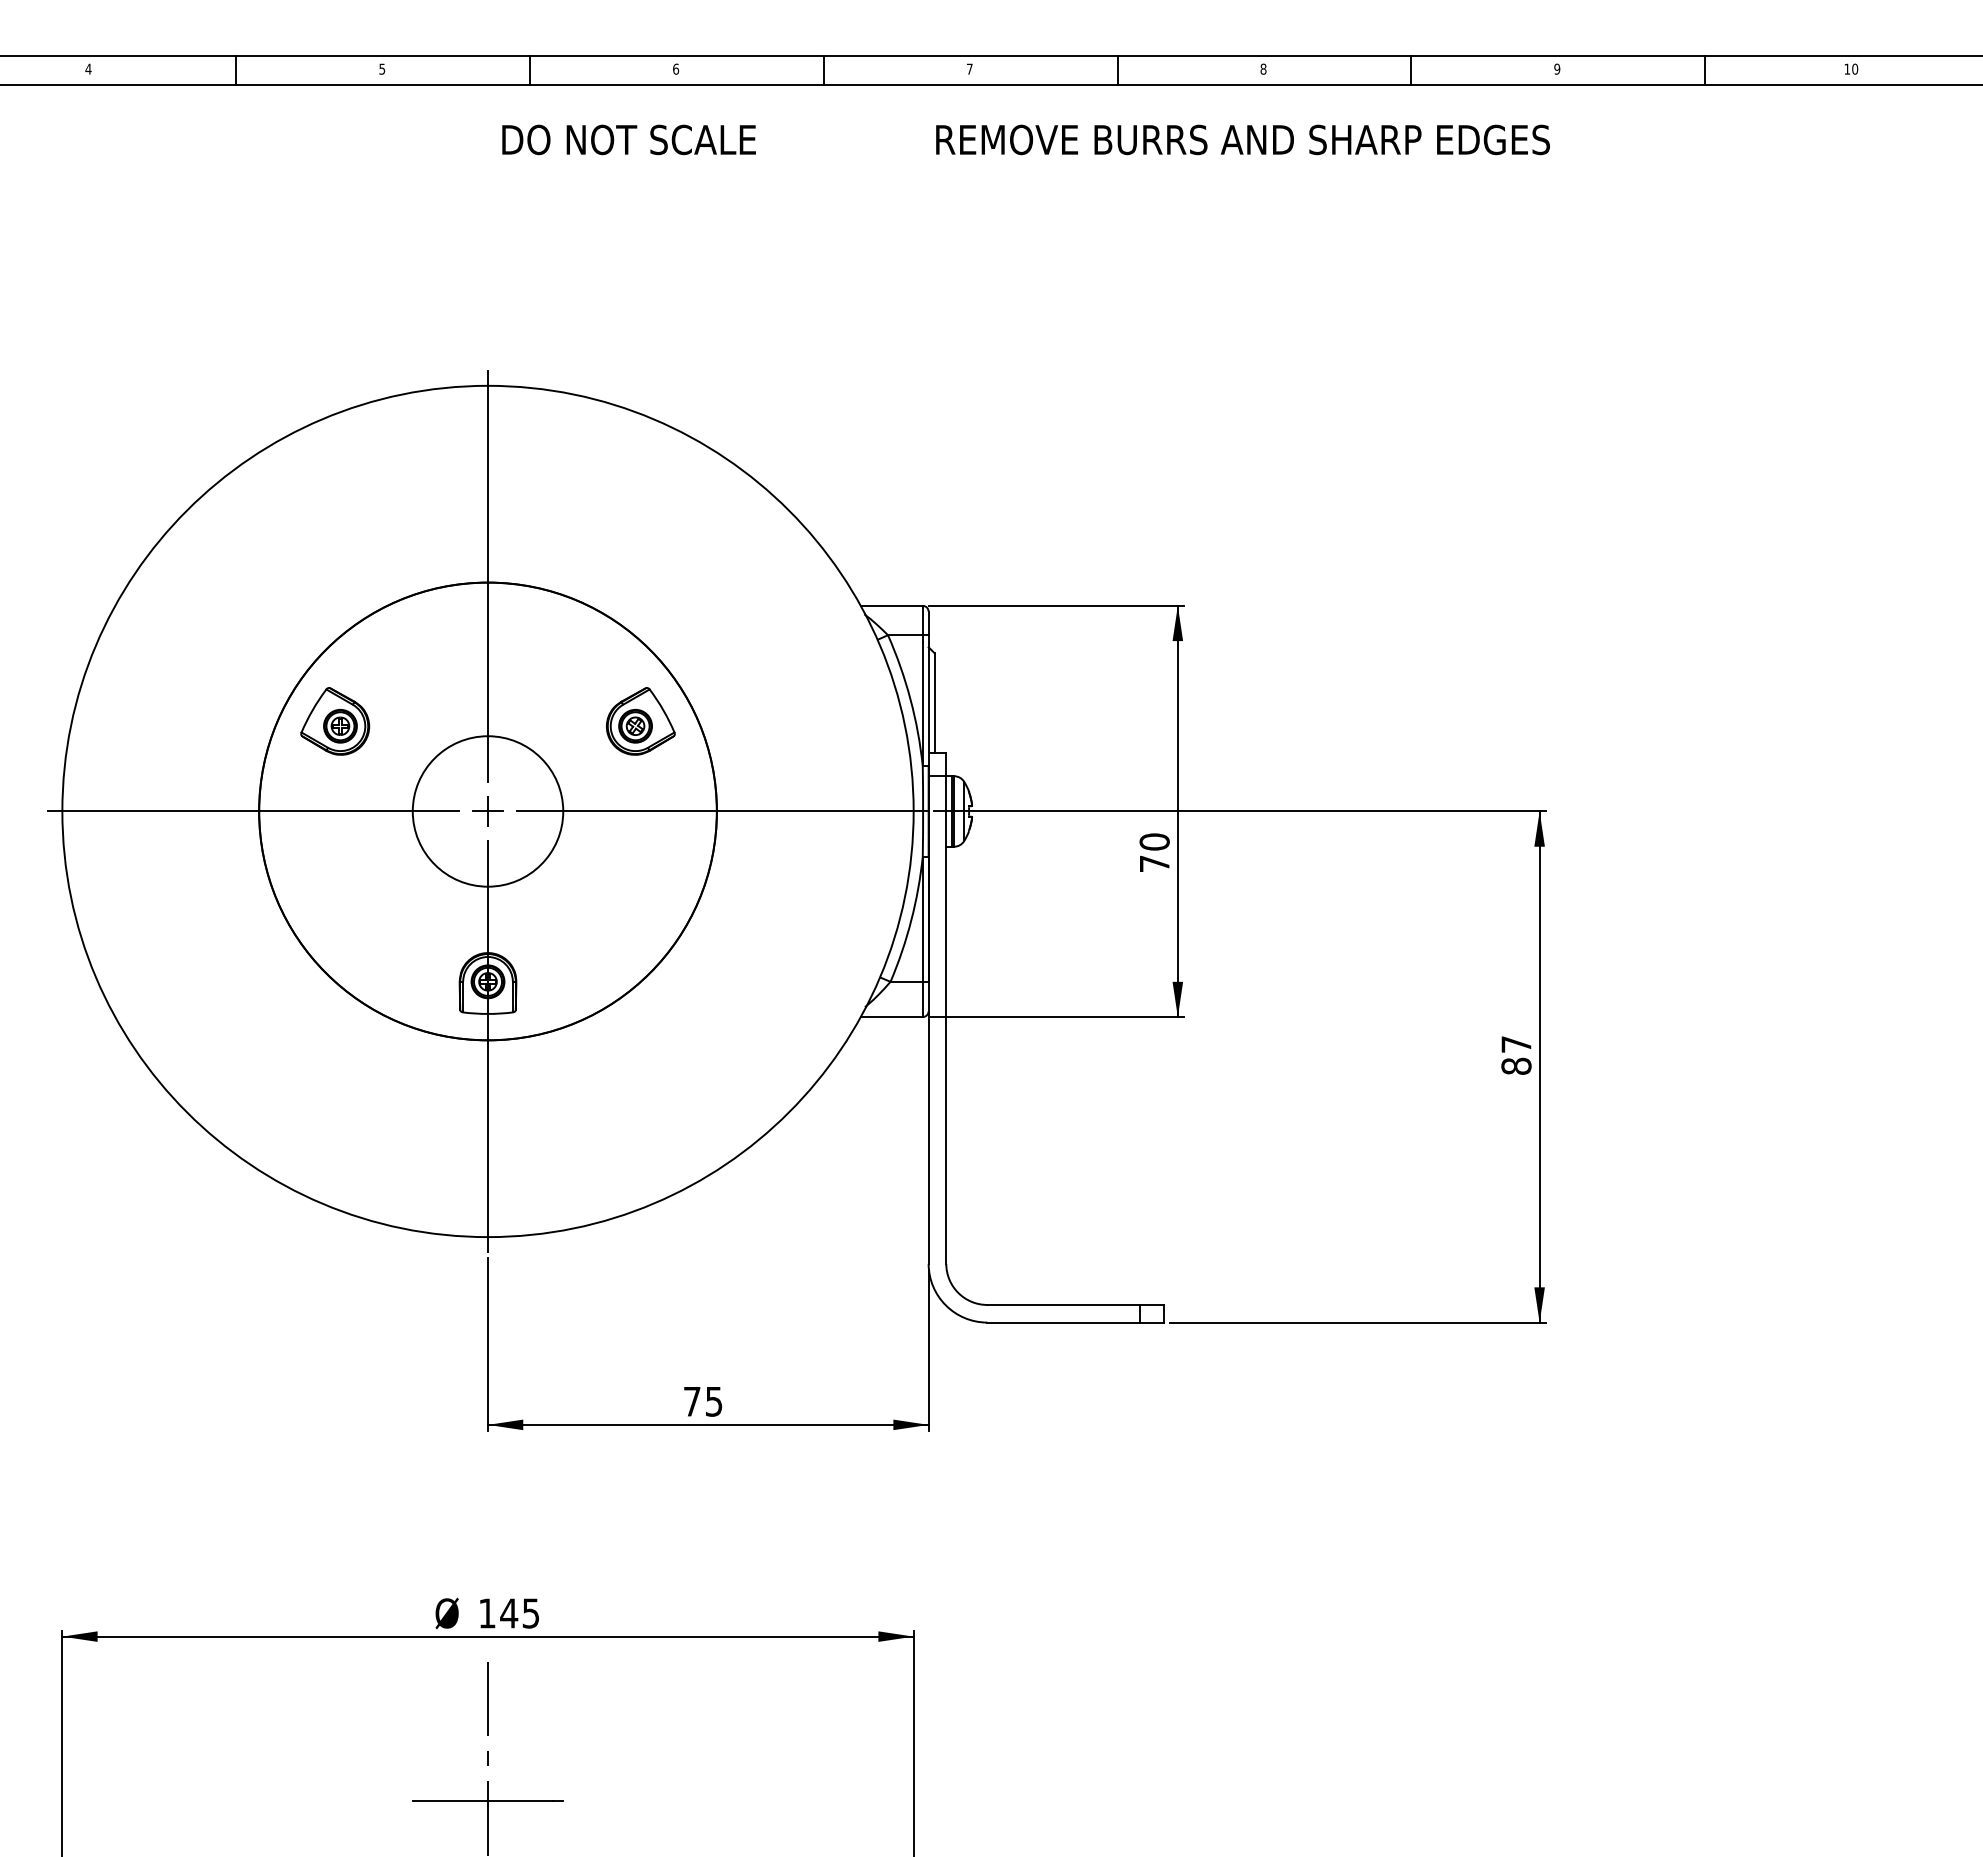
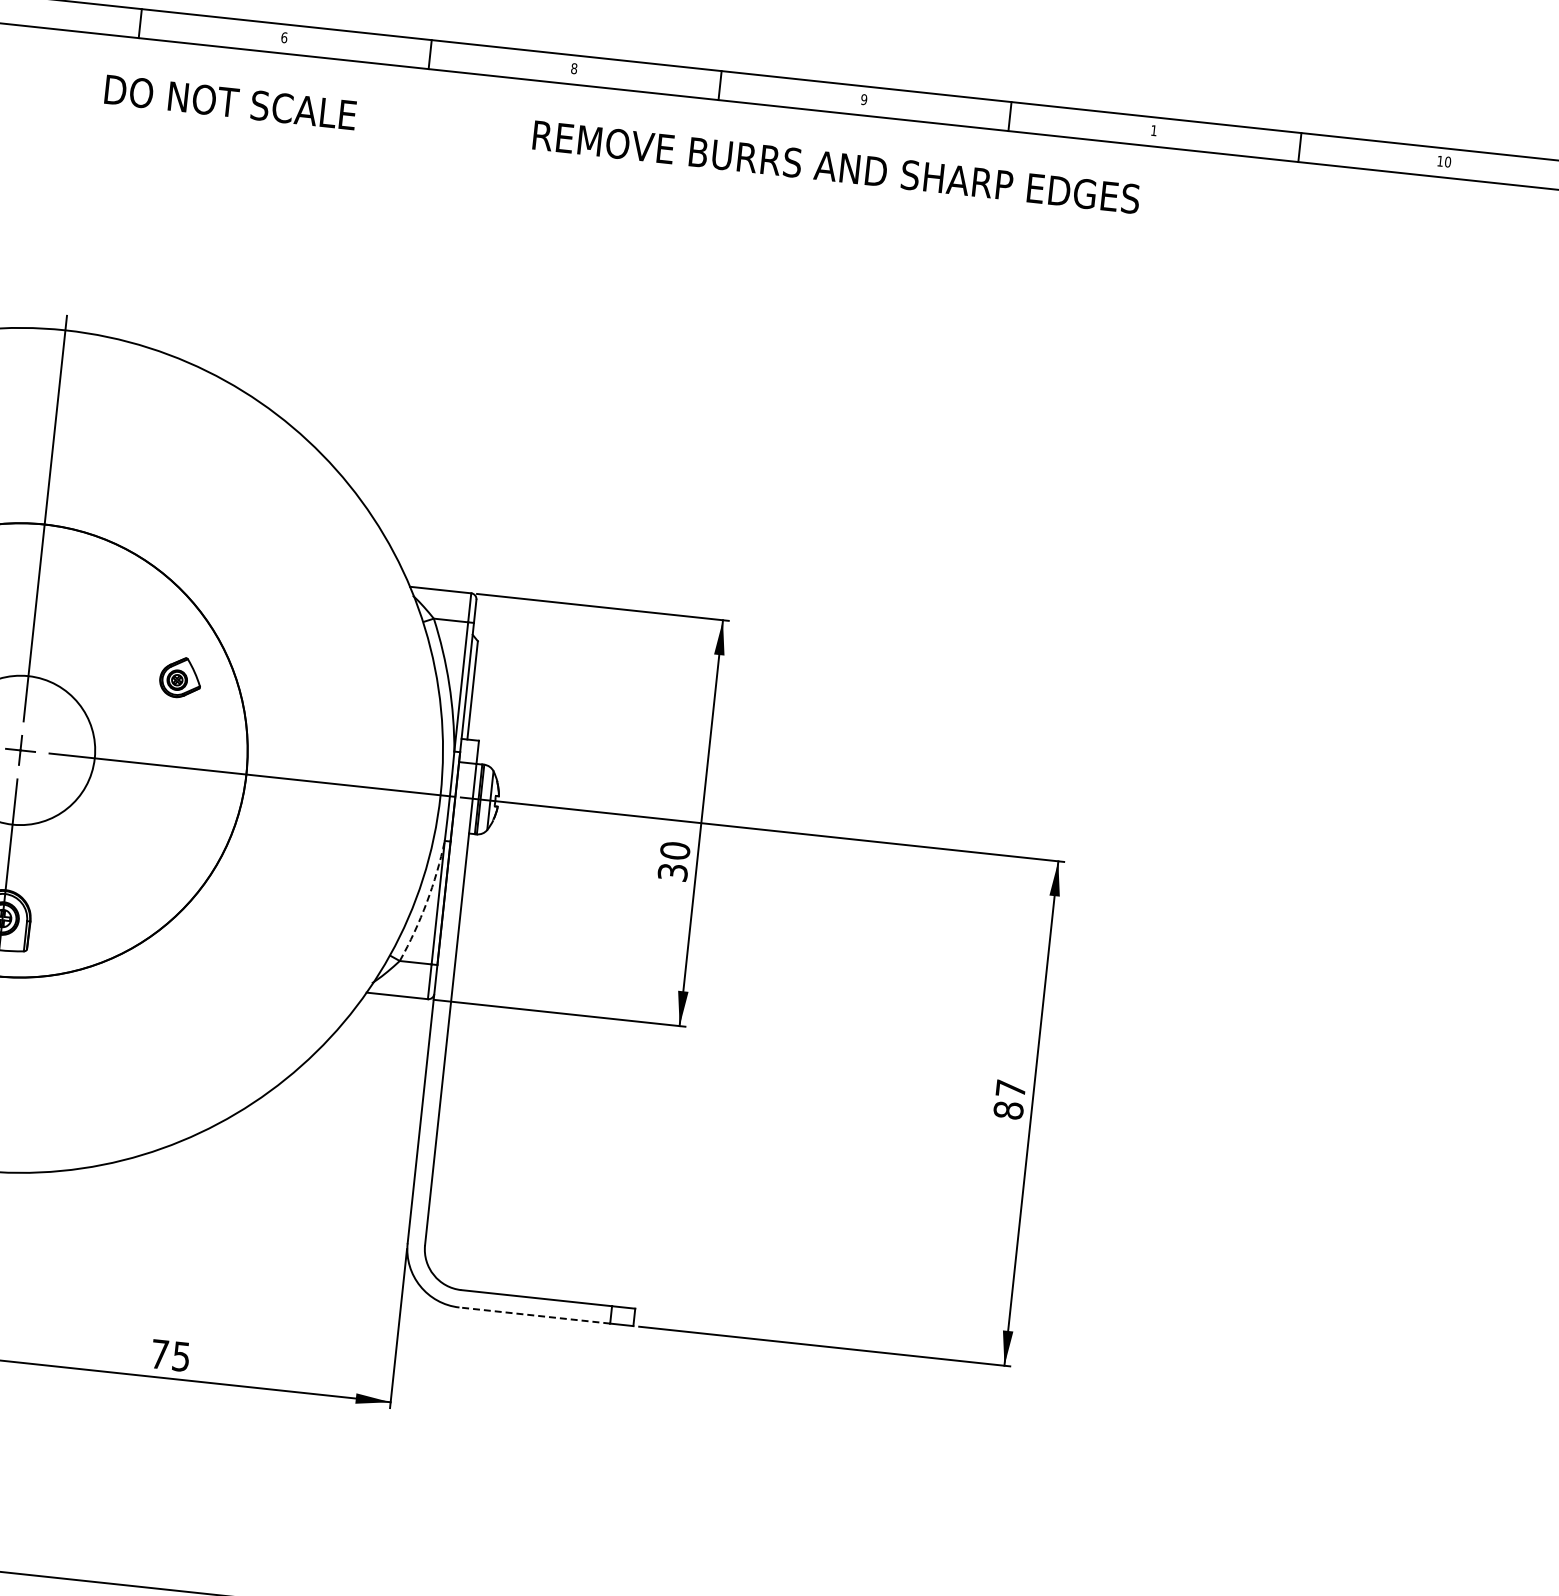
text: (969, 68) -> (574, 67), 7 -> 8
text: (1263, 68) -> (864, 98), 8 -> 9
text: (1557, 68) -> (1154, 129), 9 -> 1
part: (640, 721) -> (180, 677), size x0.6
text: (1154, 863) -> (672, 872), 70 -> 30
arc: (911, 920) -> (426, 902), solid -> dashed
line: (1063, 1322) -> (534, 1315), solid -> dashed

